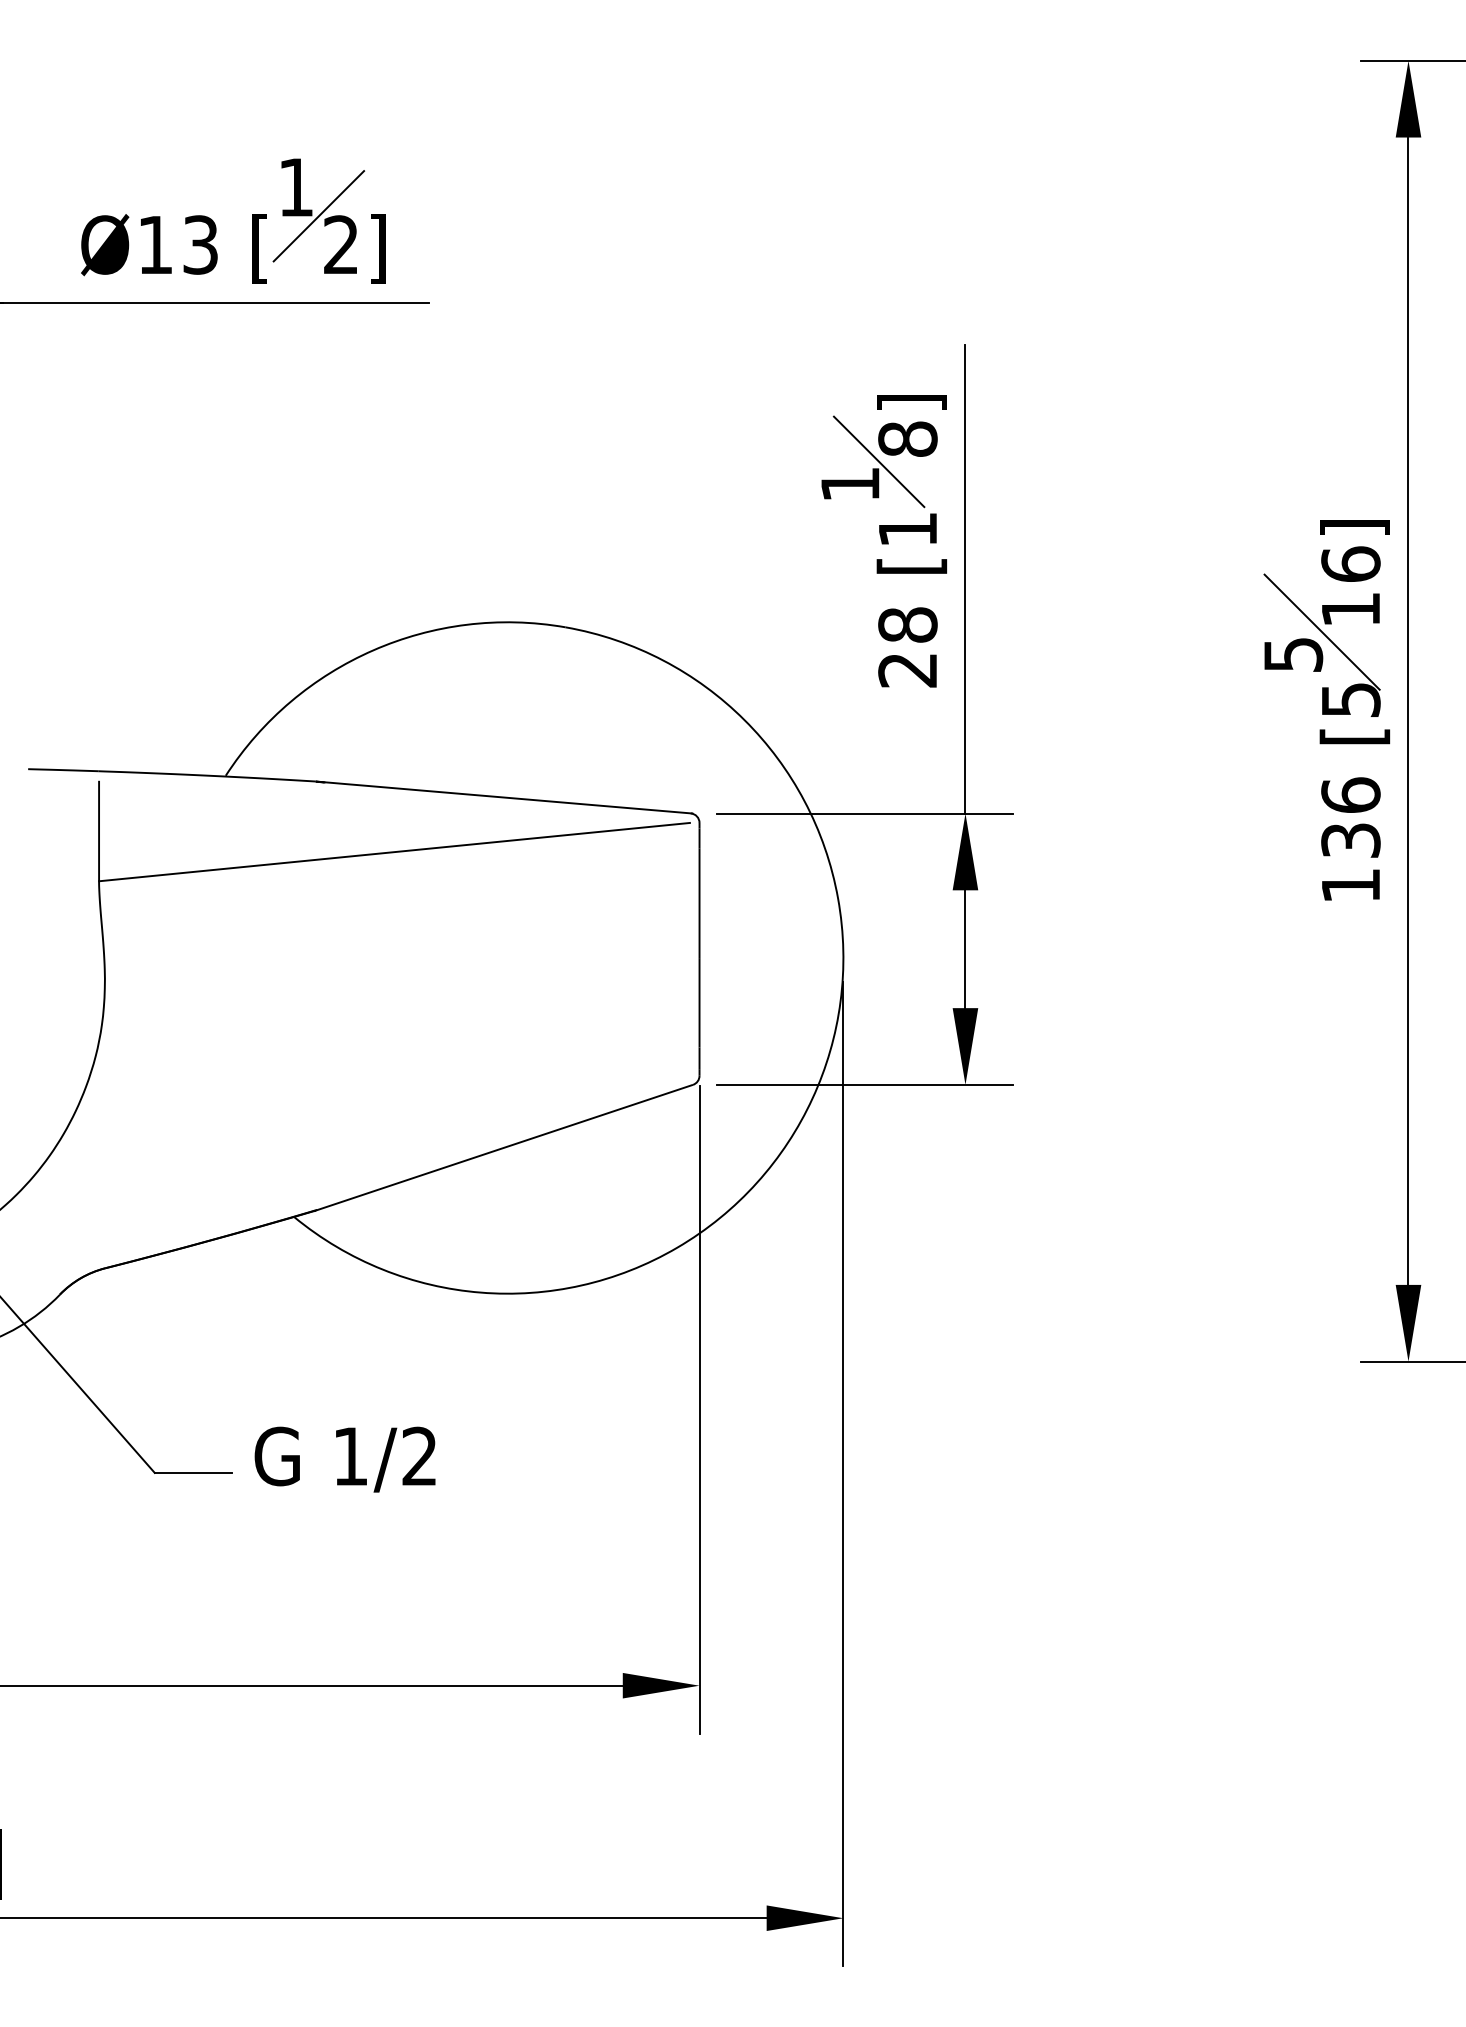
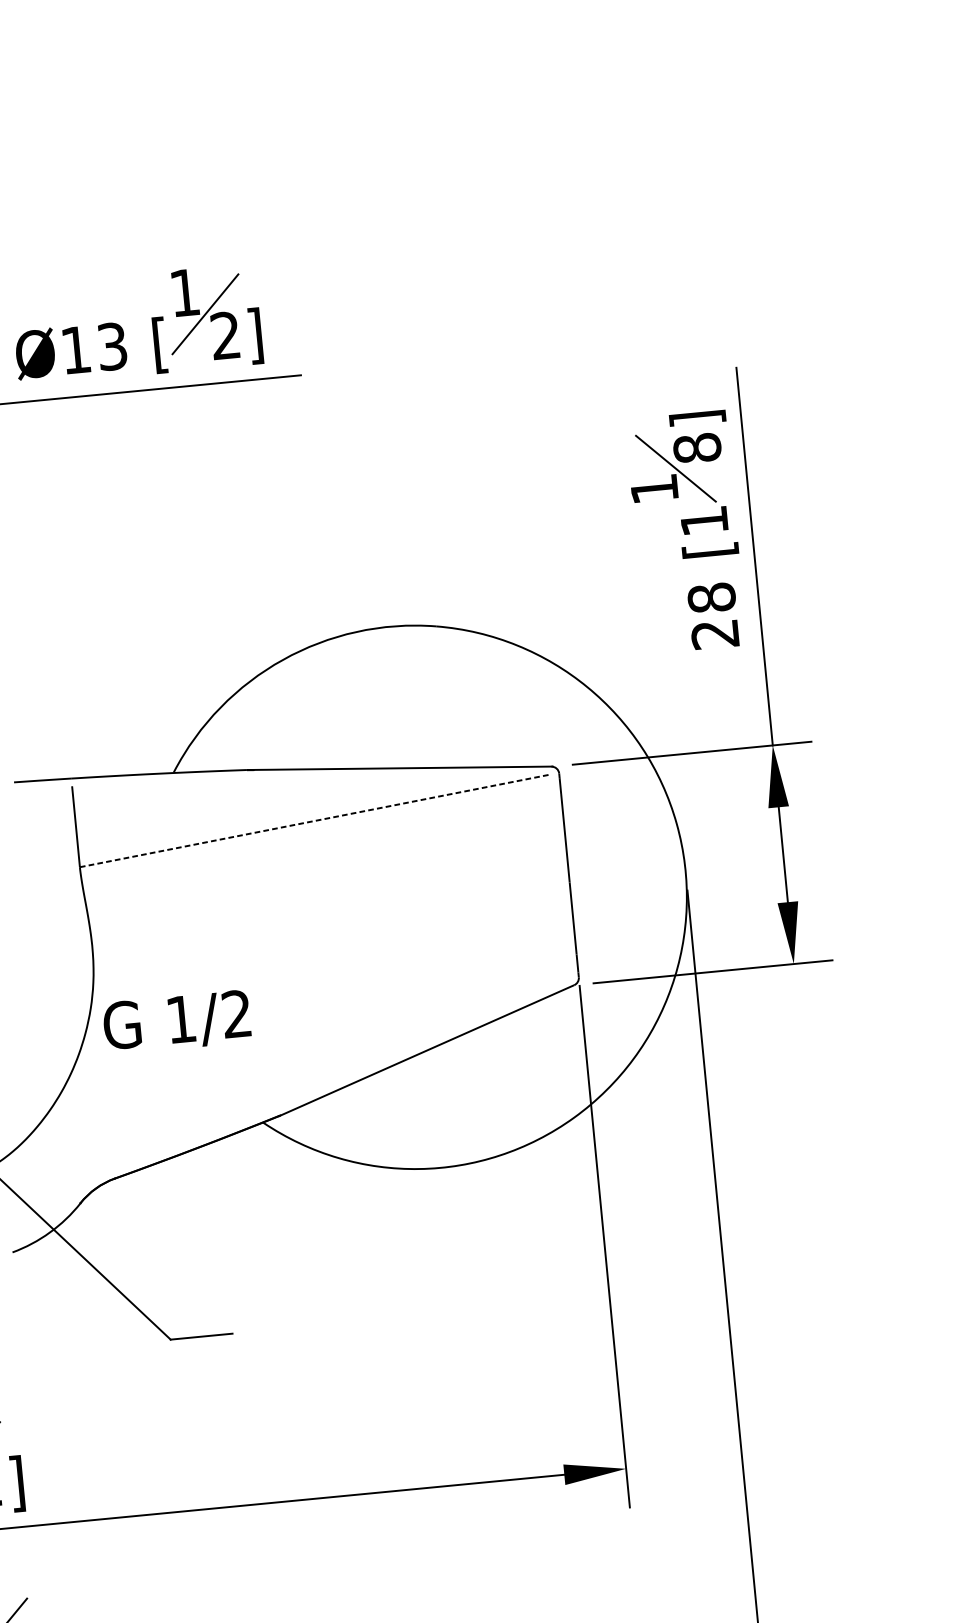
line: (394, 852) -> (315, 821), solid -> dashed
text: (344, 1459) -> (176, 1022), moved

